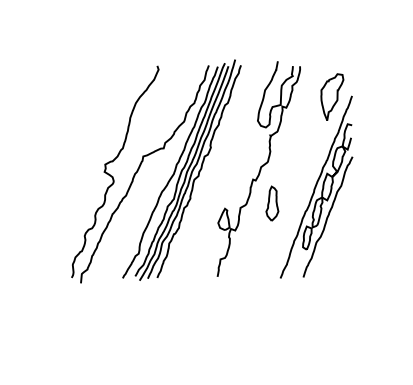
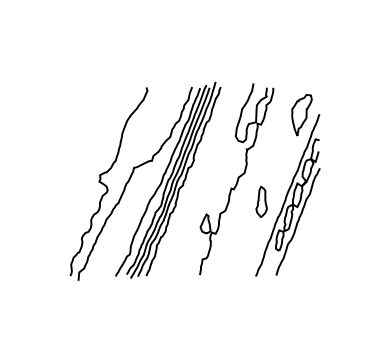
part: (272, 203) -> (261, 201), moved

